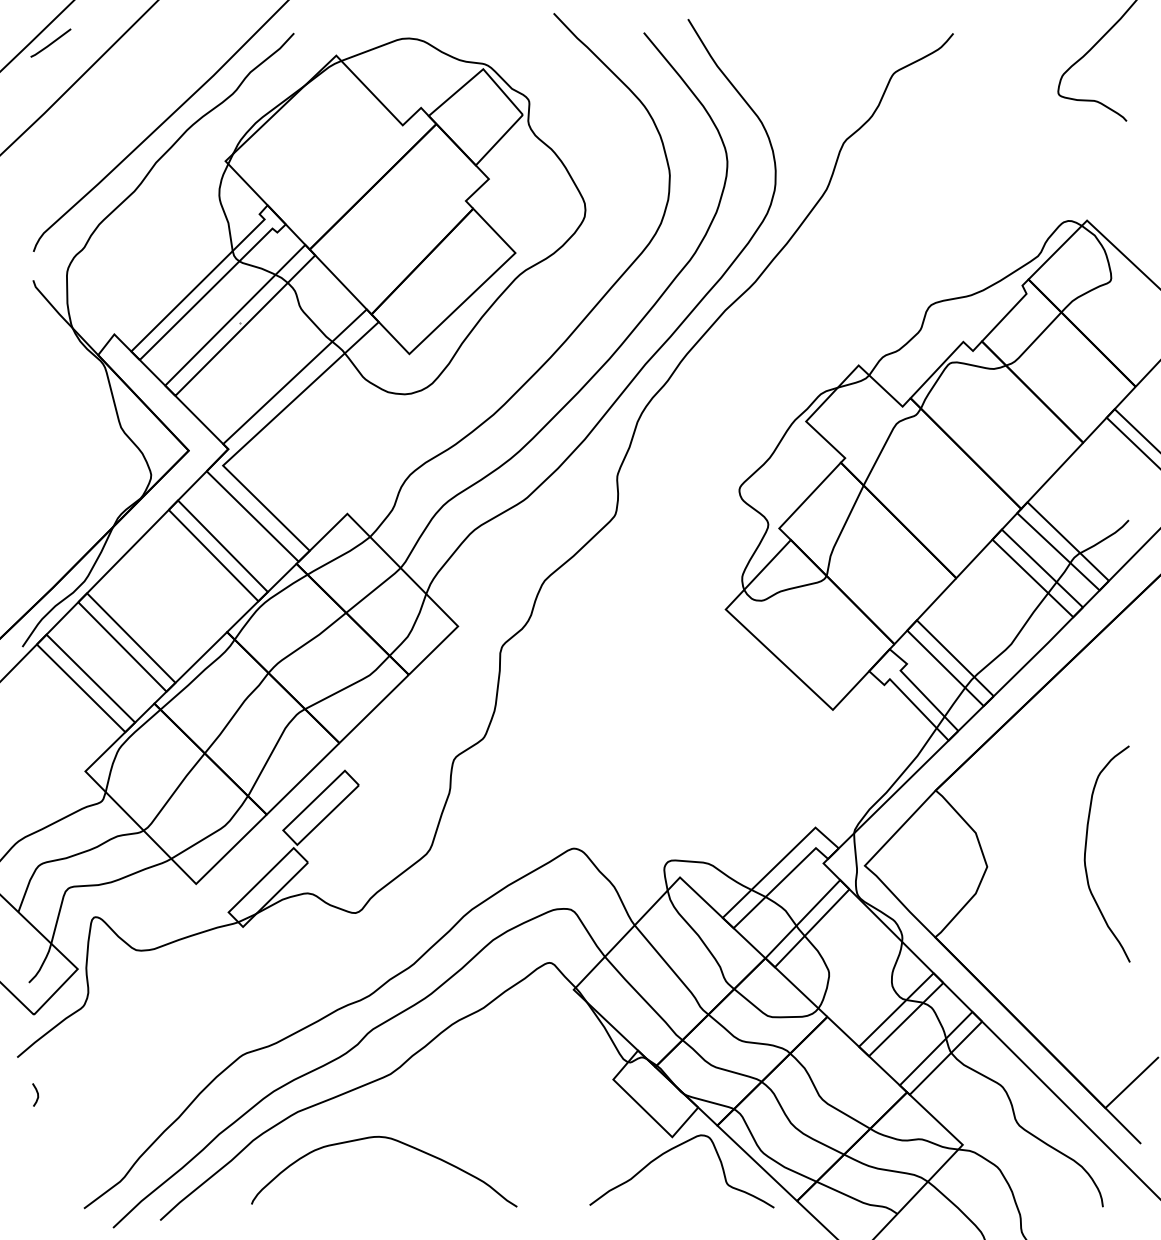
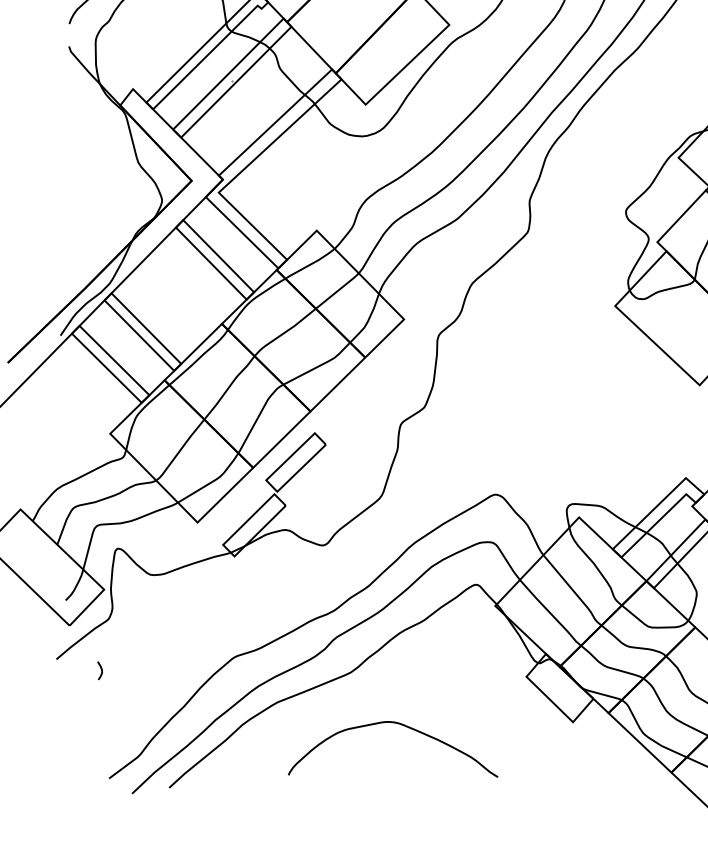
curve: (37, 1094) -> (101, 670), moved
curve: (395, 1141) -> (402, 725), moved
curve: (671, 1150) -> (572, 732), removed

